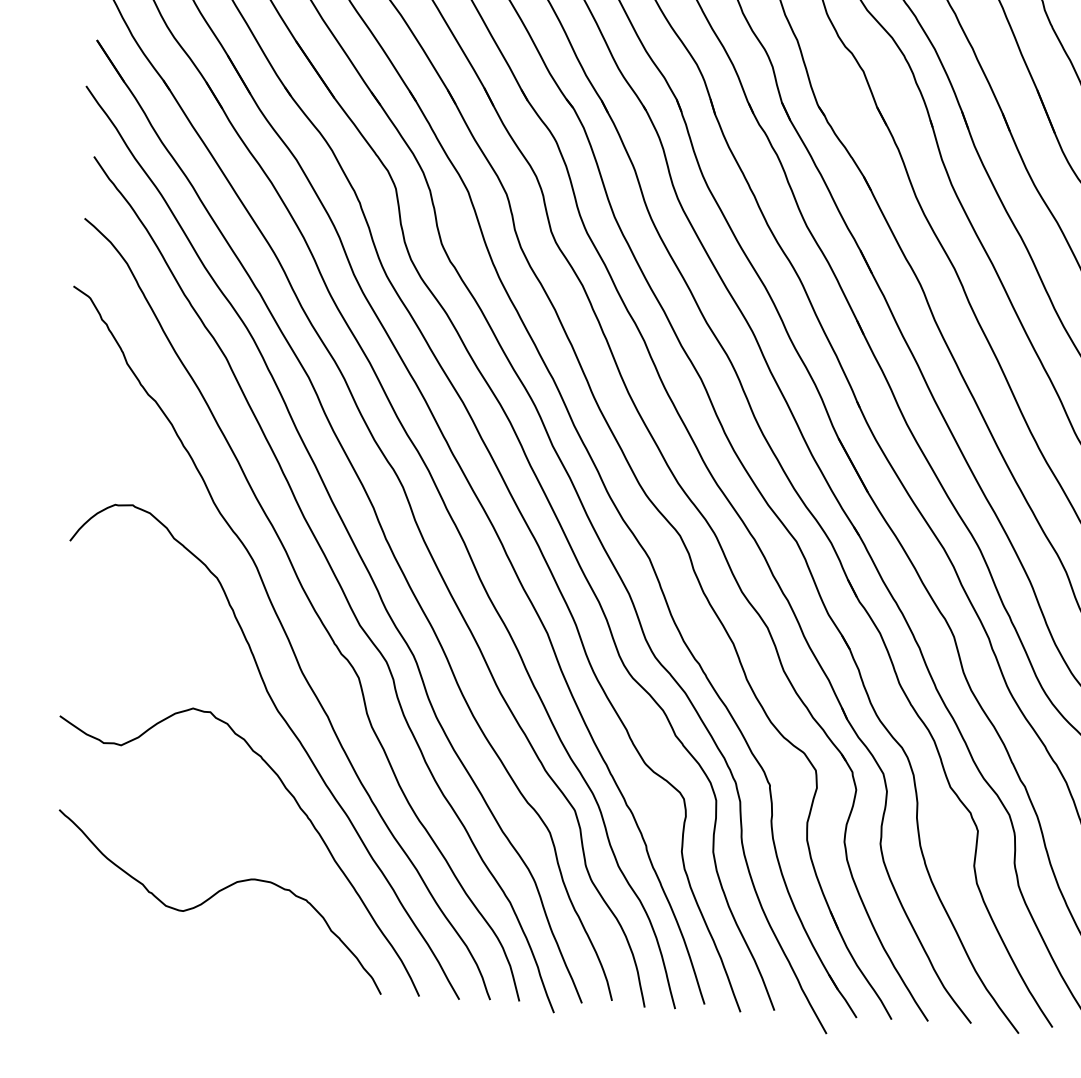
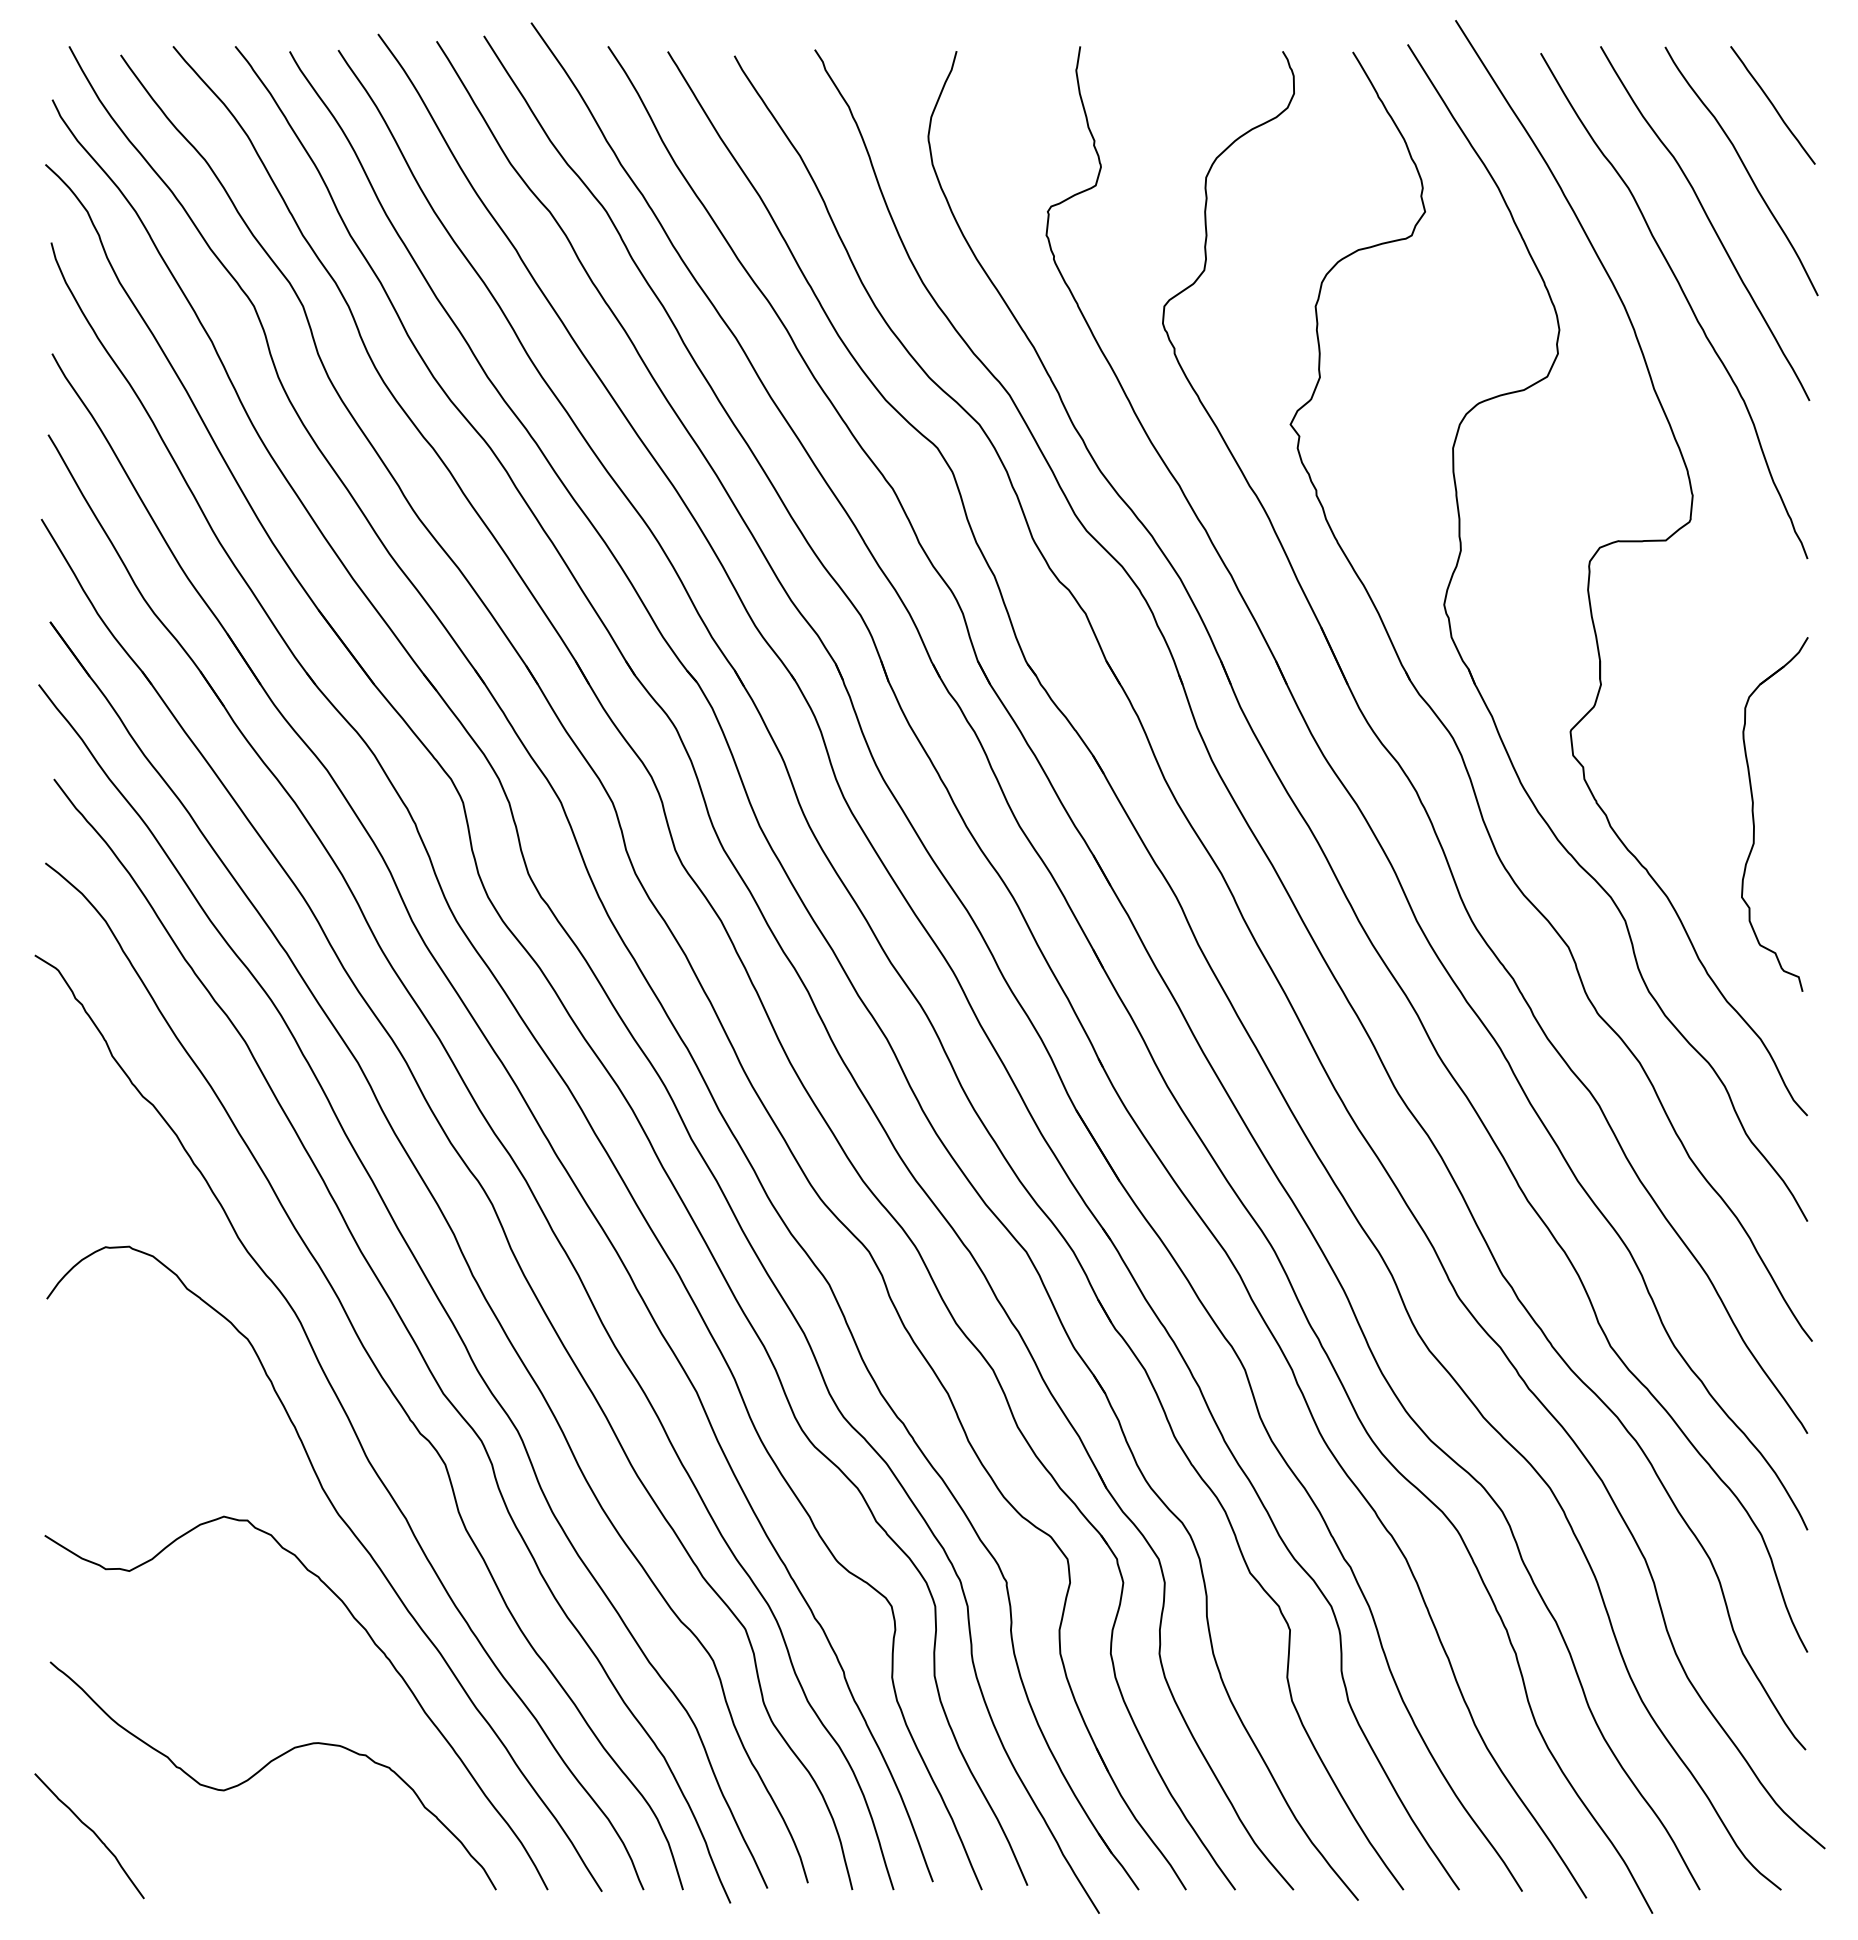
curve: (84, 937) -> (92, 1832), added

